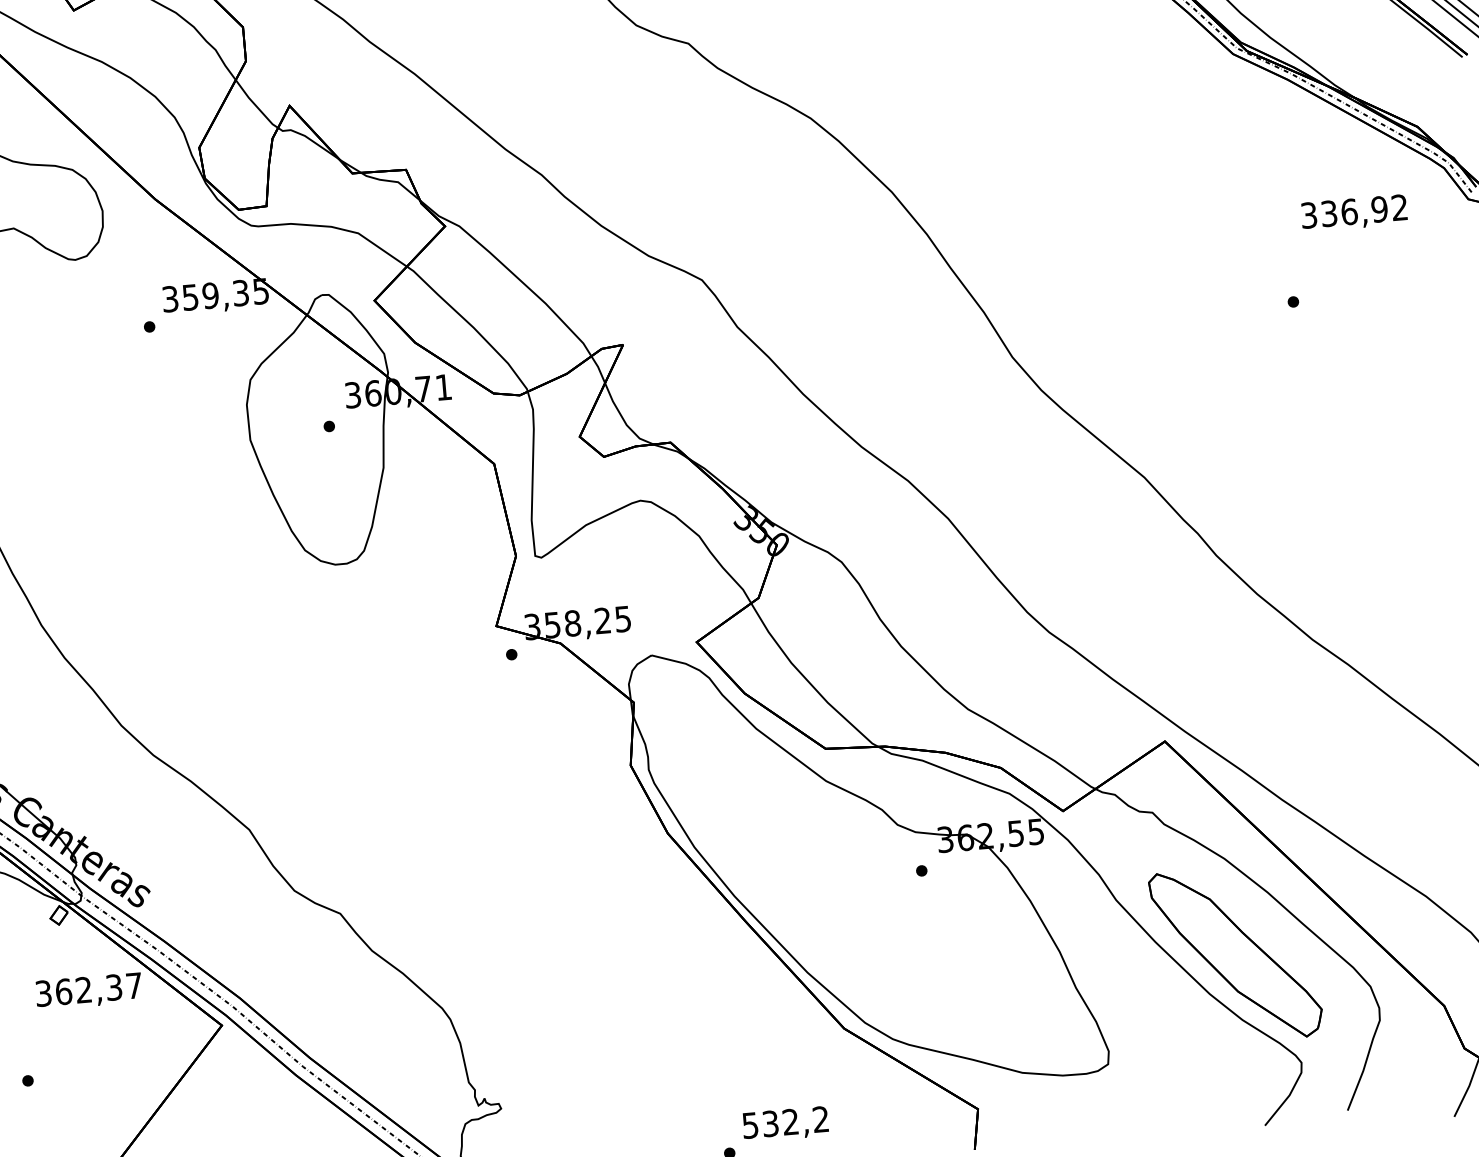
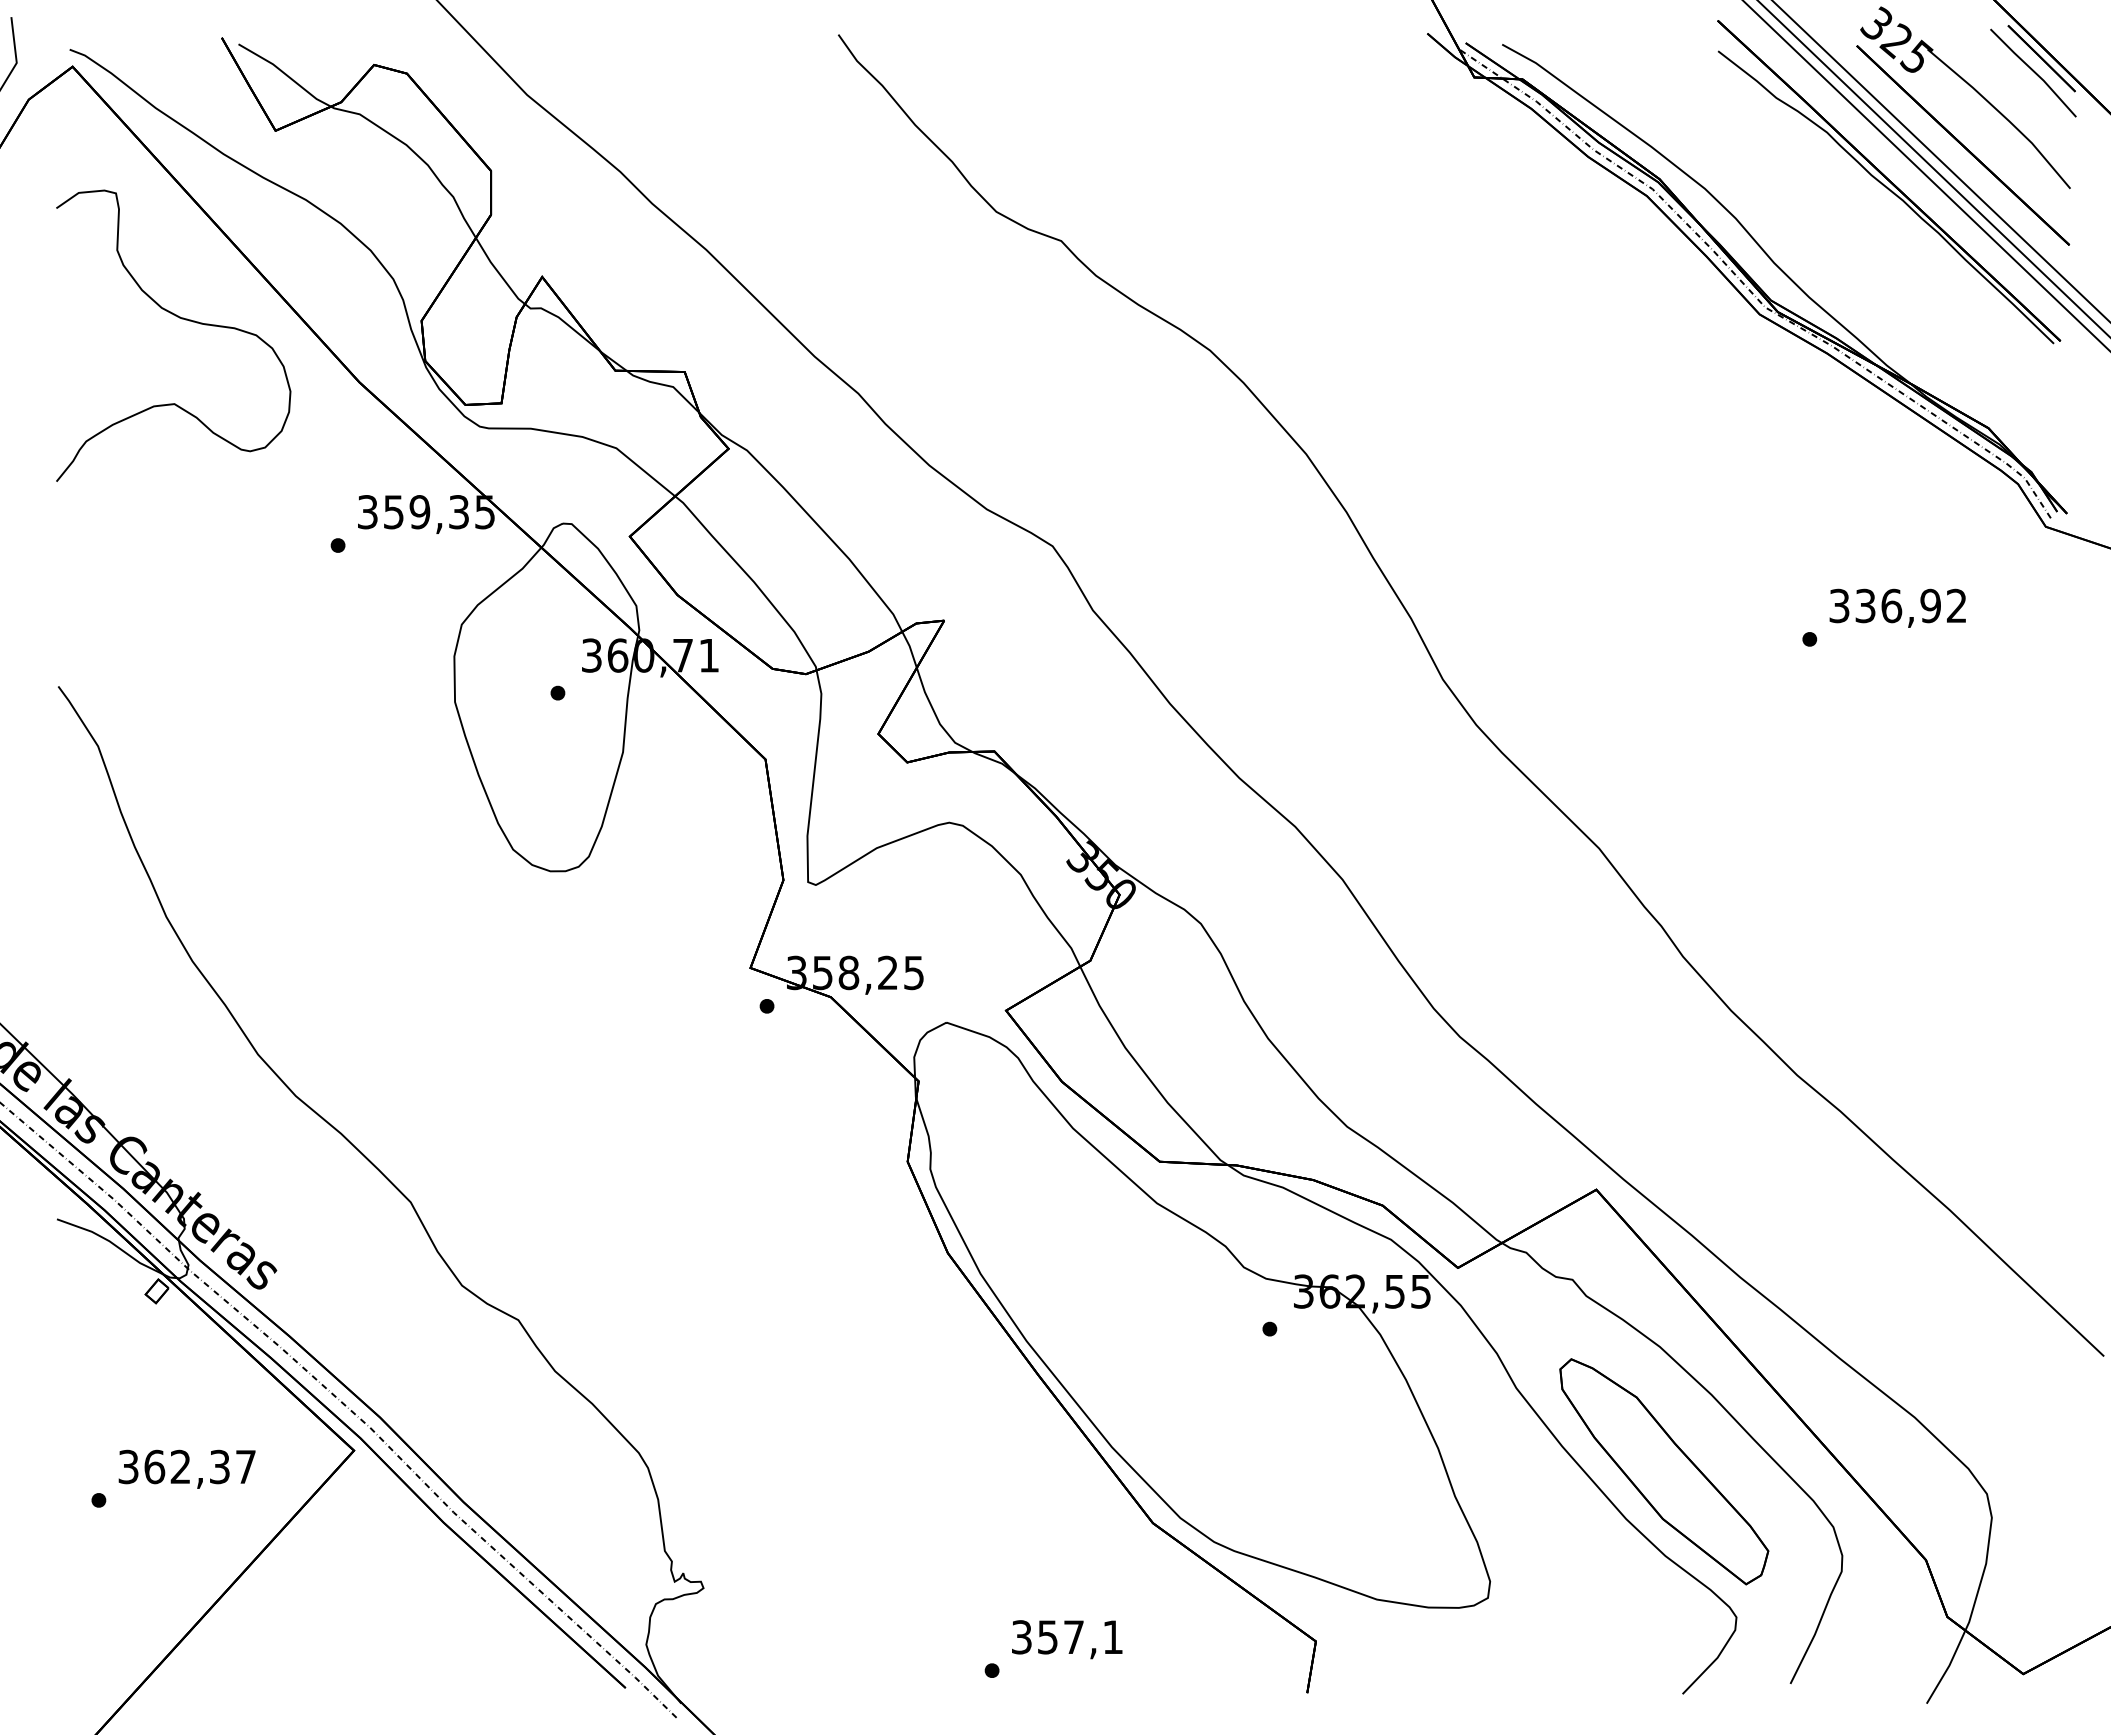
text: (1354, 212) -> (1897, 607), moved
text: (88, 990) -> (186, 1468), moved
text: (785, 1121) -> (1067, 1636), 532,2 -> 357,1

